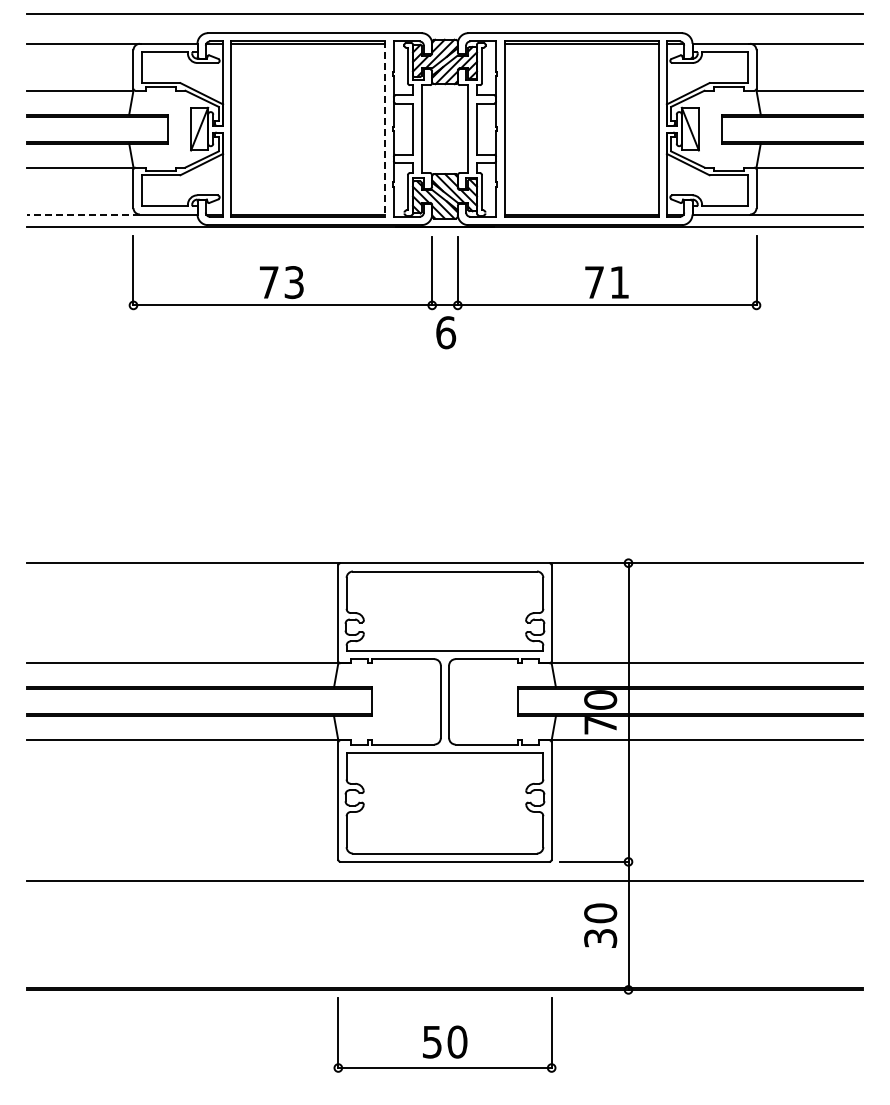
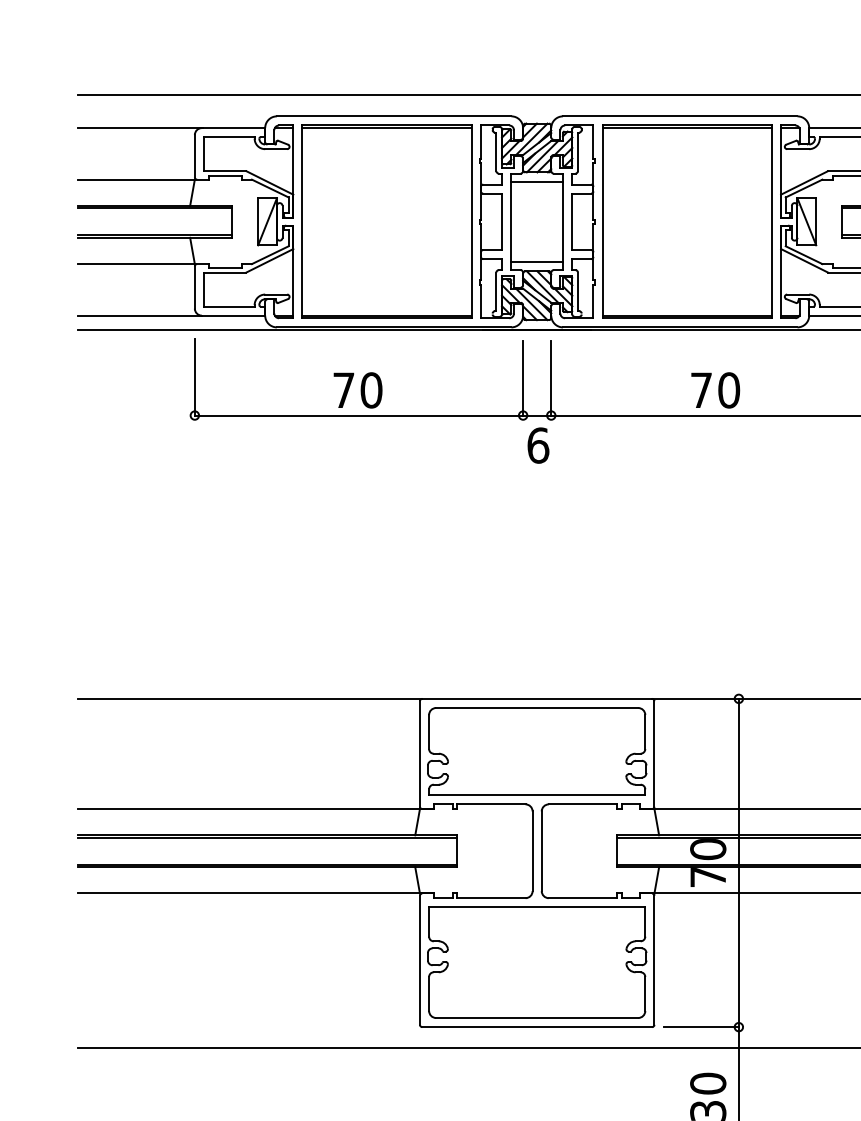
line: (444, 92) -> (536, 181), added
line: (385, 129) -> (471, 222), dashed -> solid
line: (444, 165) -> (536, 261), added
line: (83, 214) -> (139, 315), dashed -> solid
text: (294, 282) -> (371, 390), 73 -> 70
text: (619, 282) -> (728, 390), 71 -> 70

